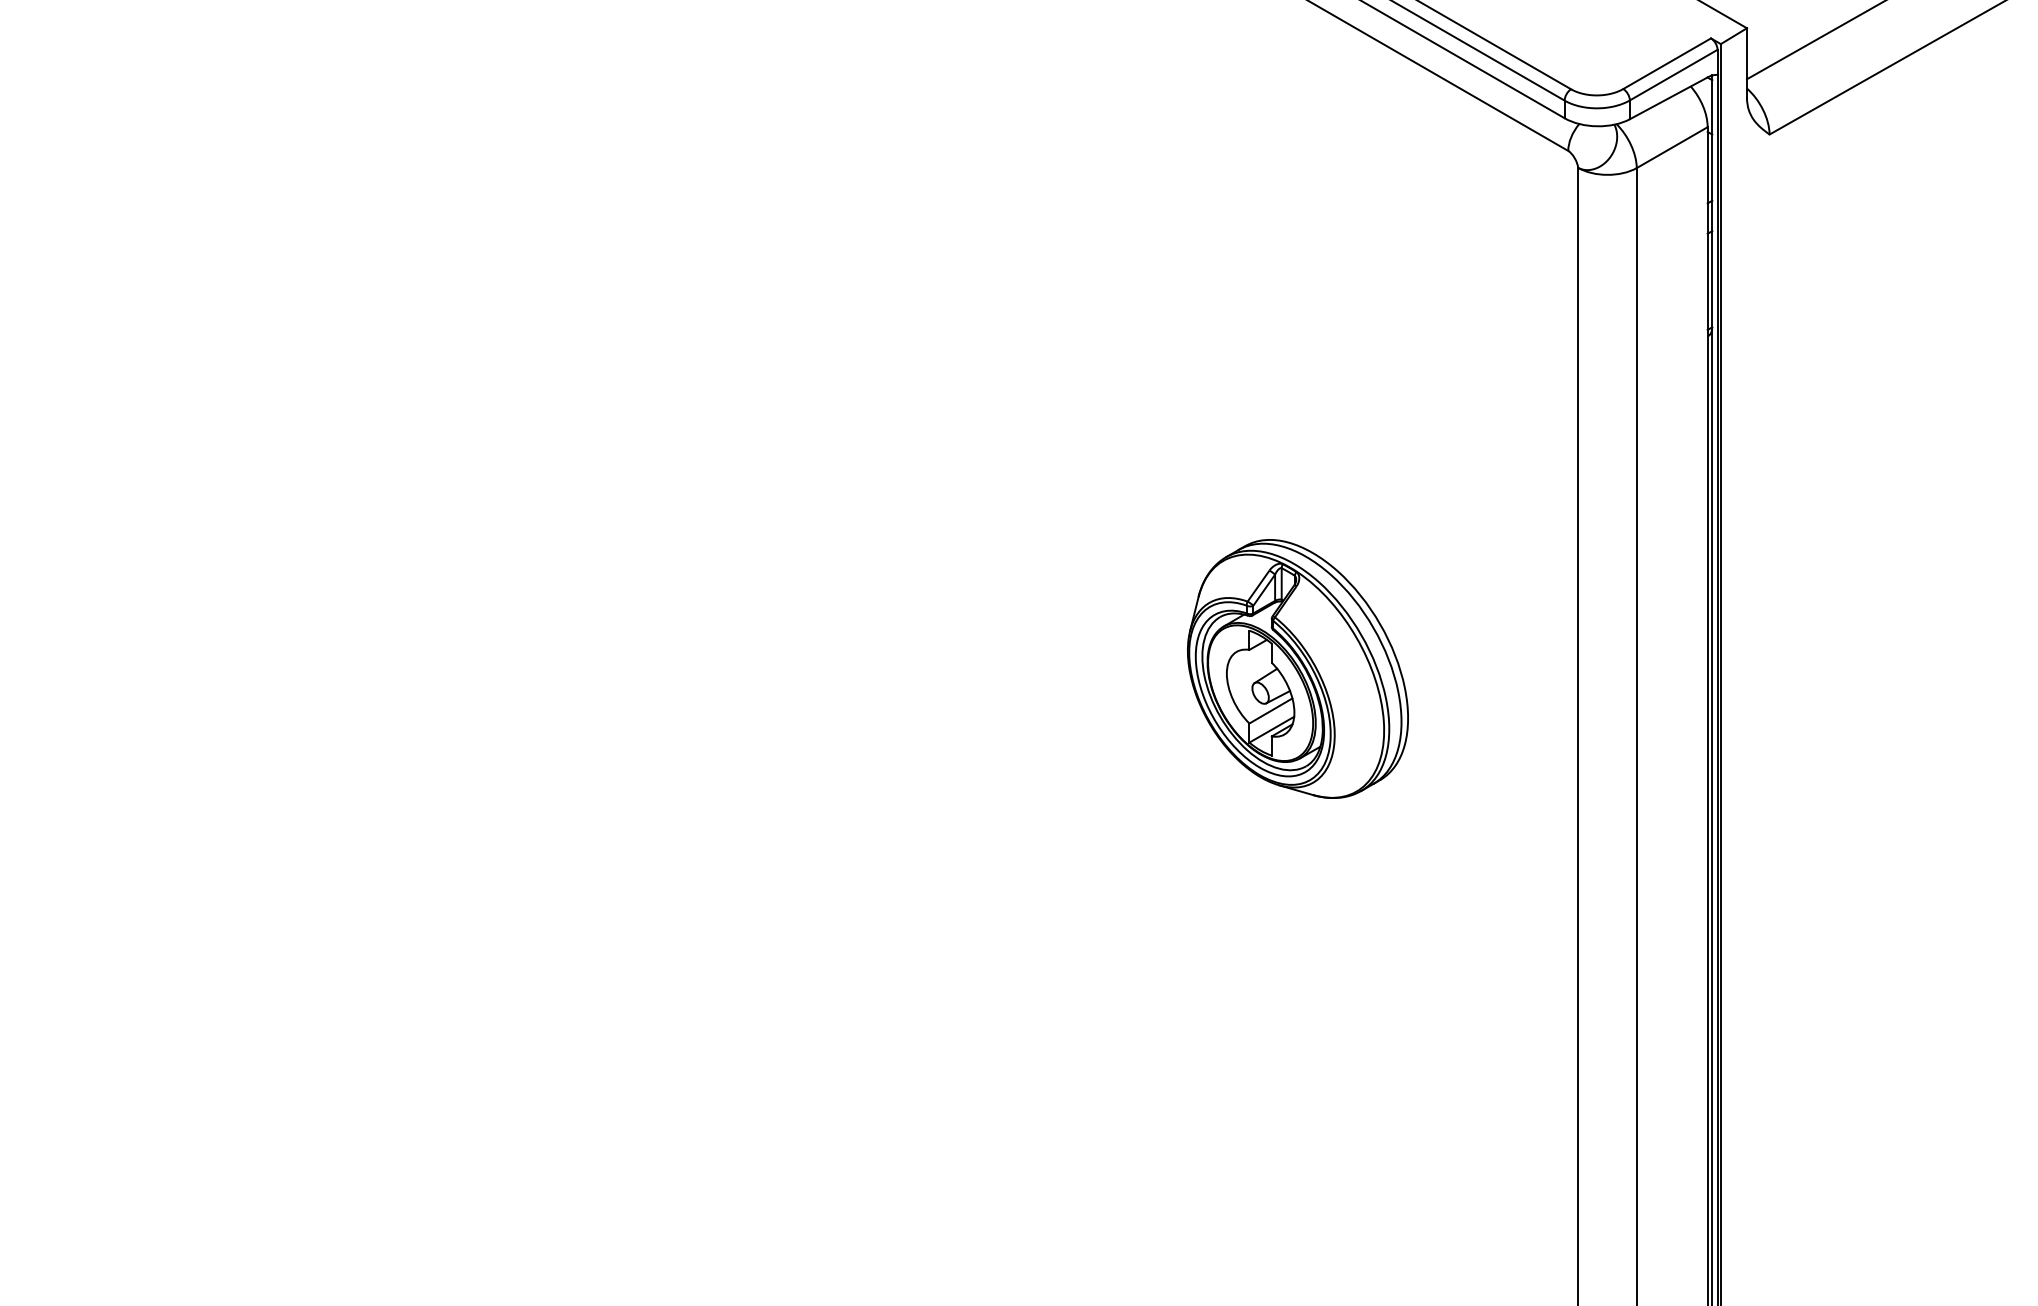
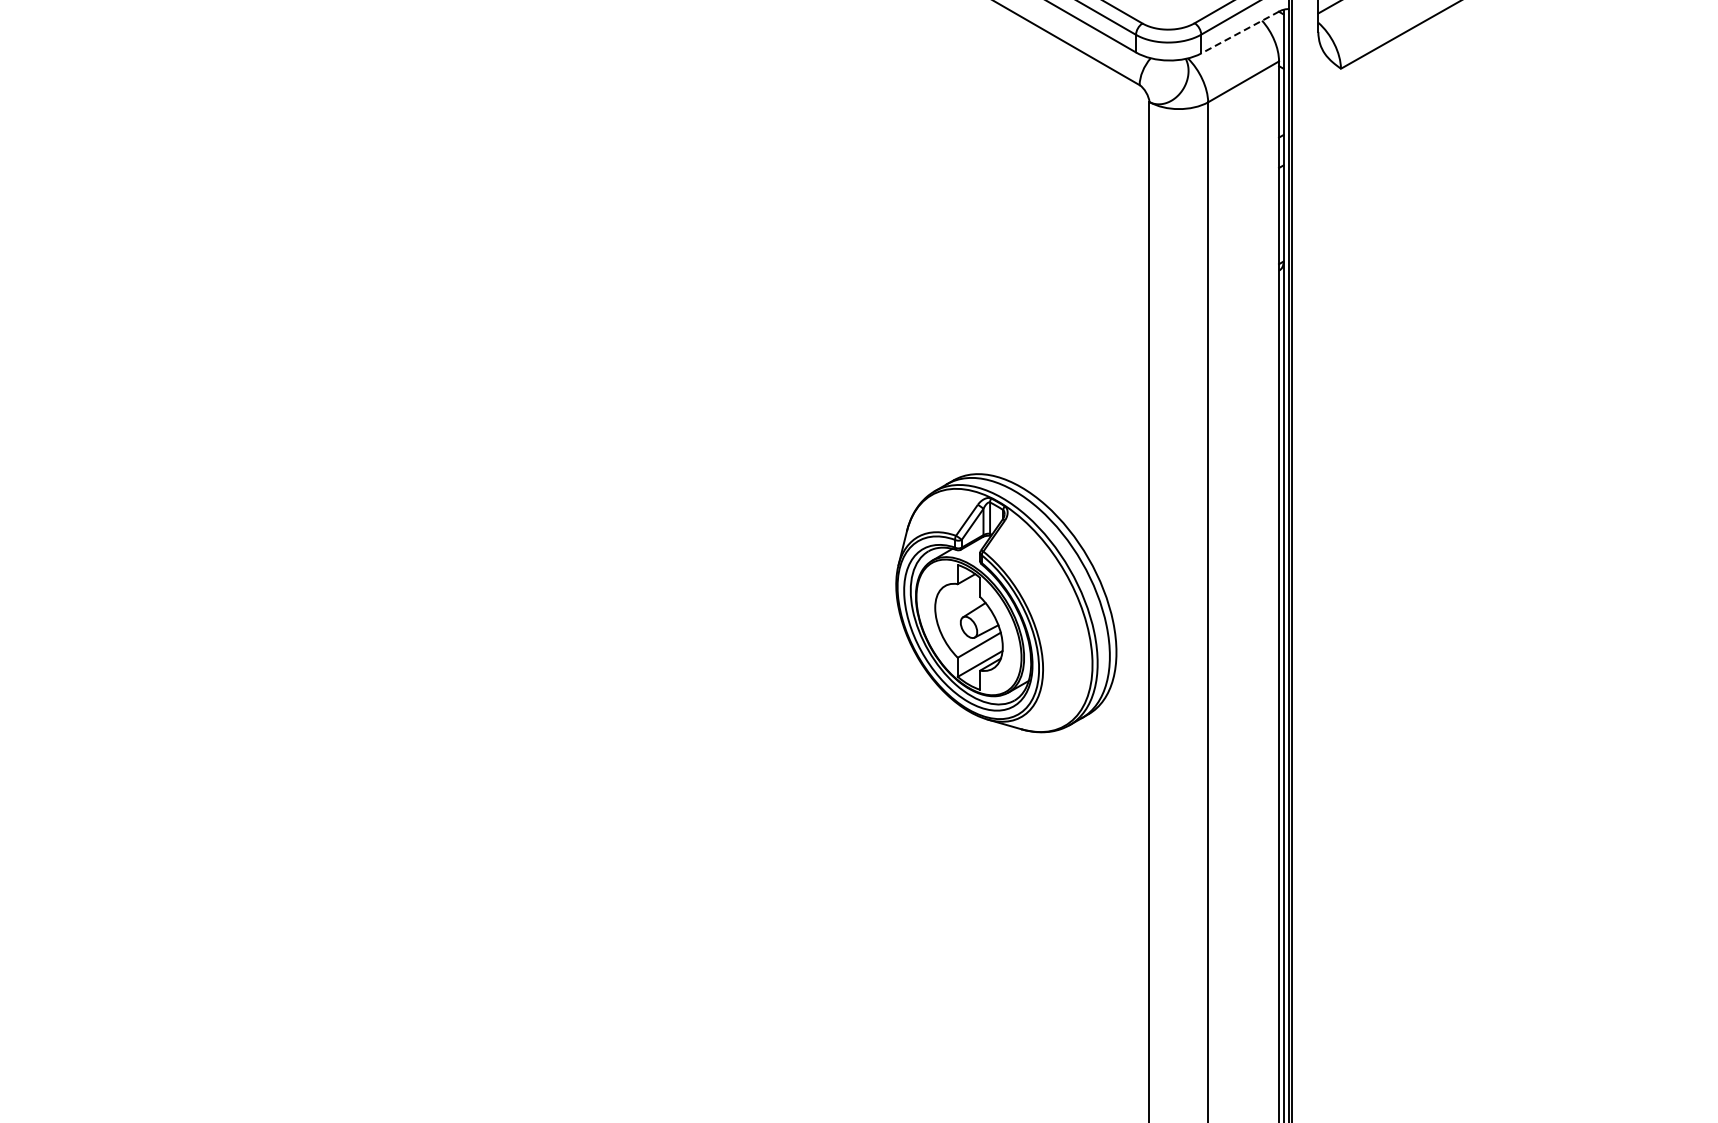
line: (1668, 98) -> (1239, 32), solid -> dashed
part: (1297, 668) -> (1005, 602), moved

